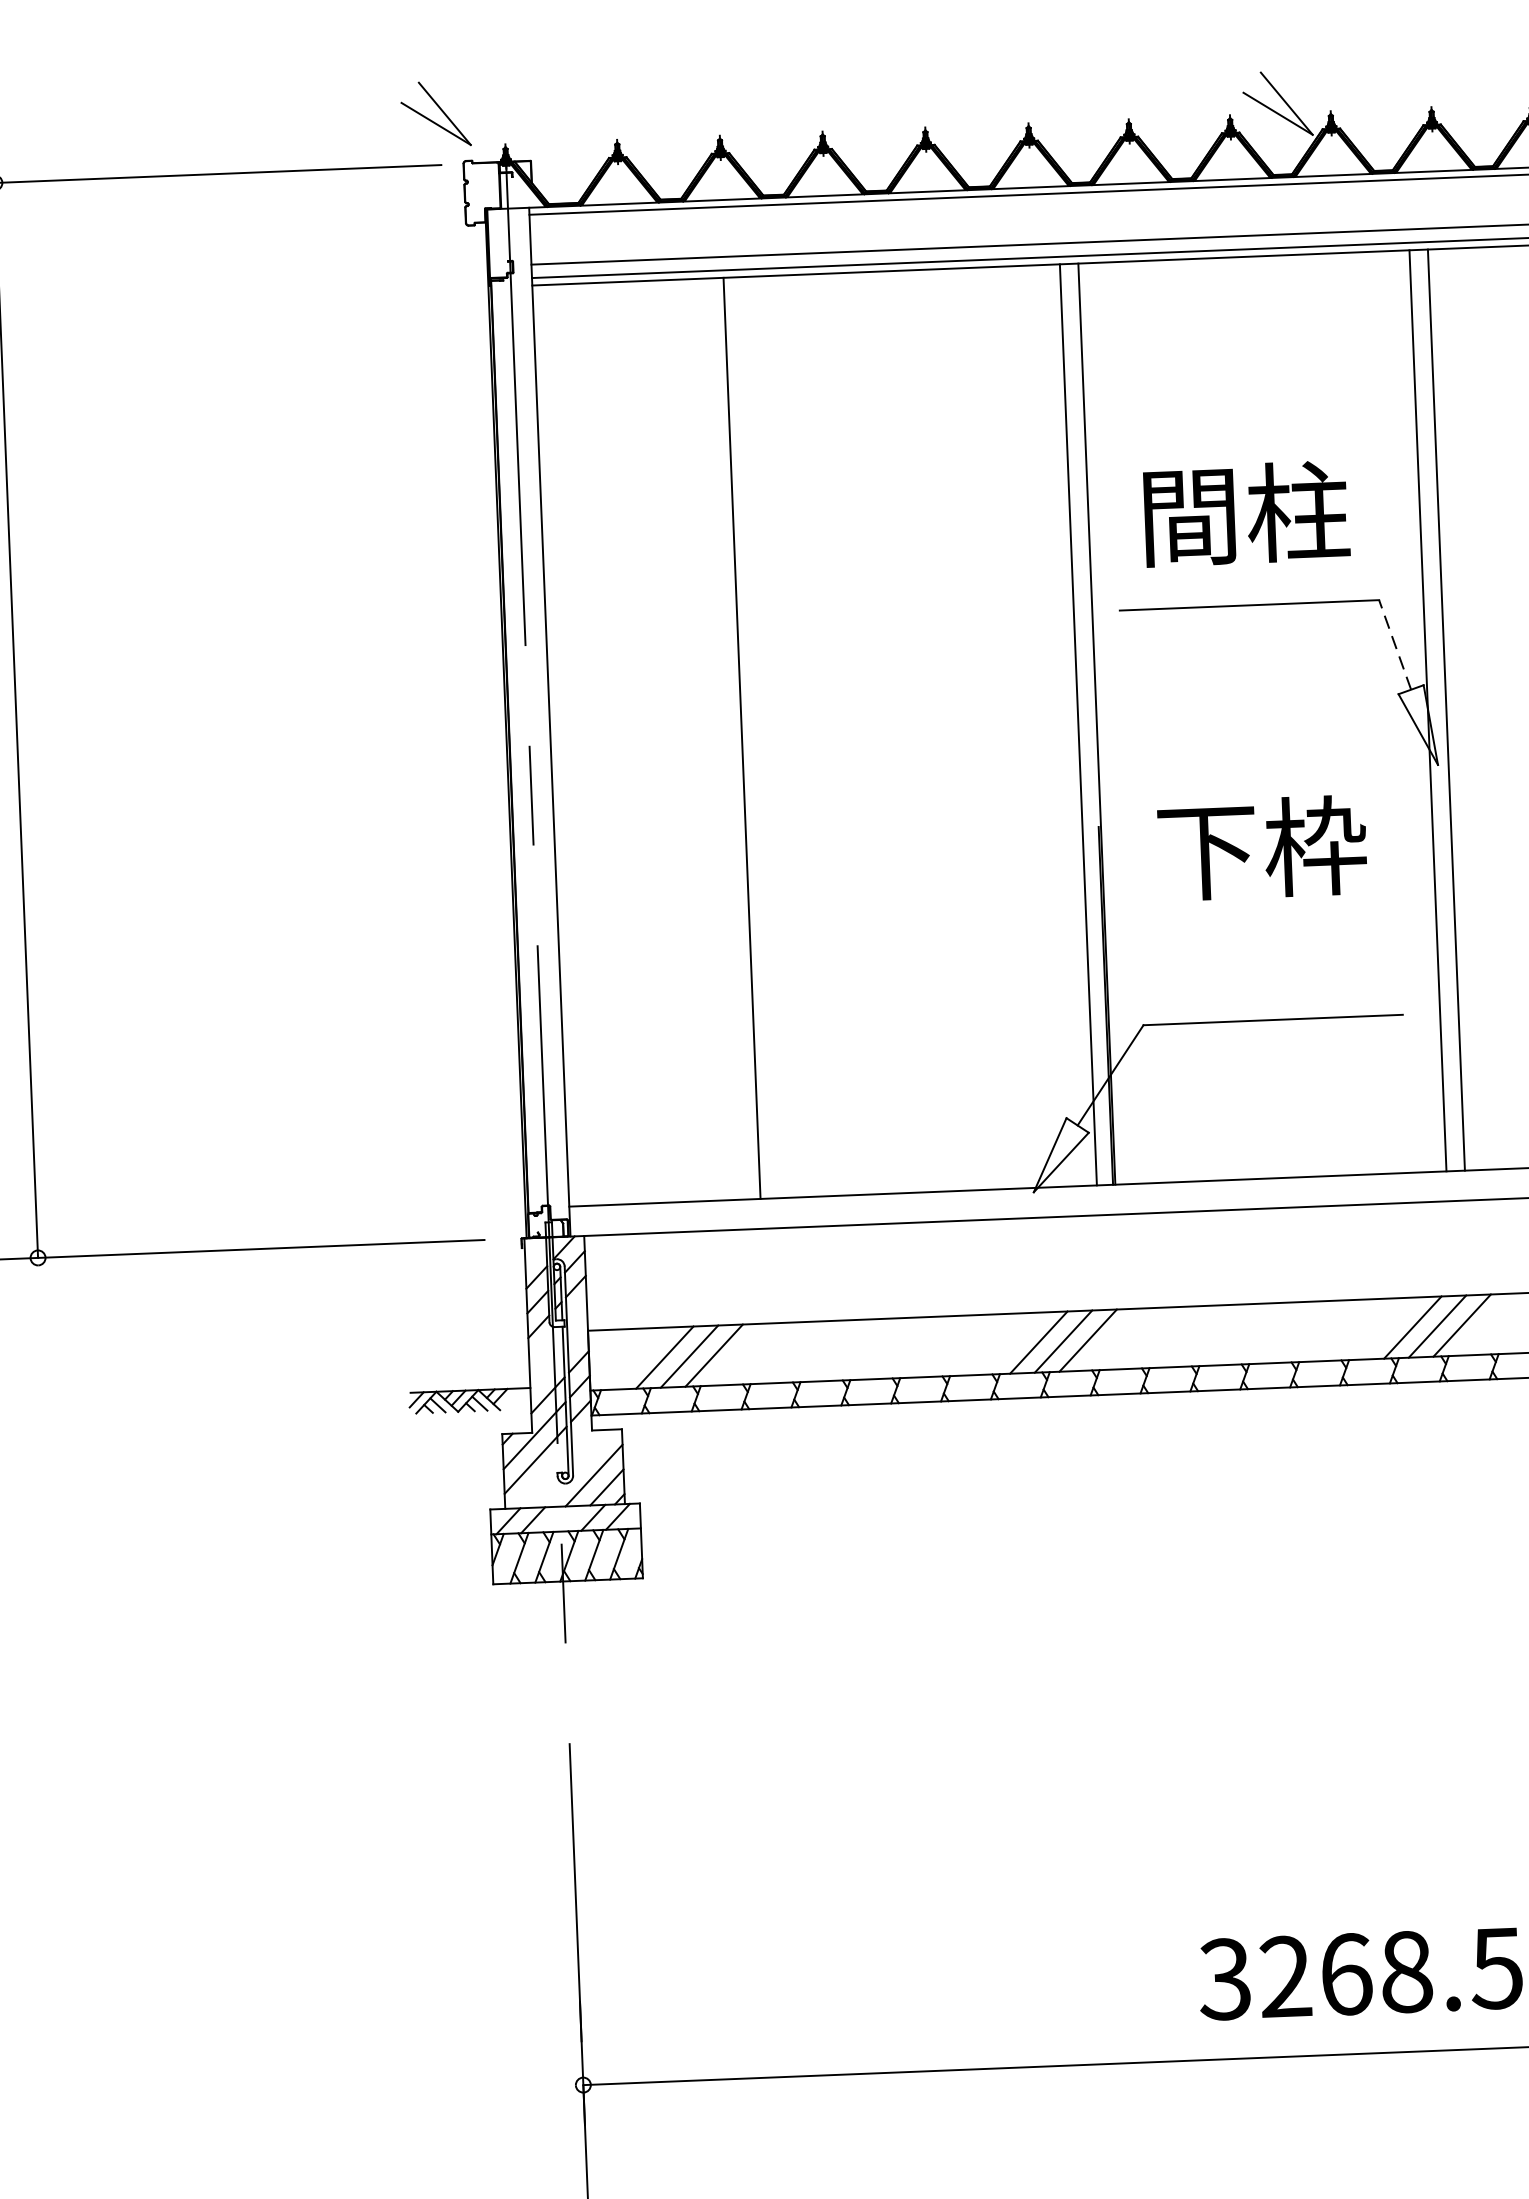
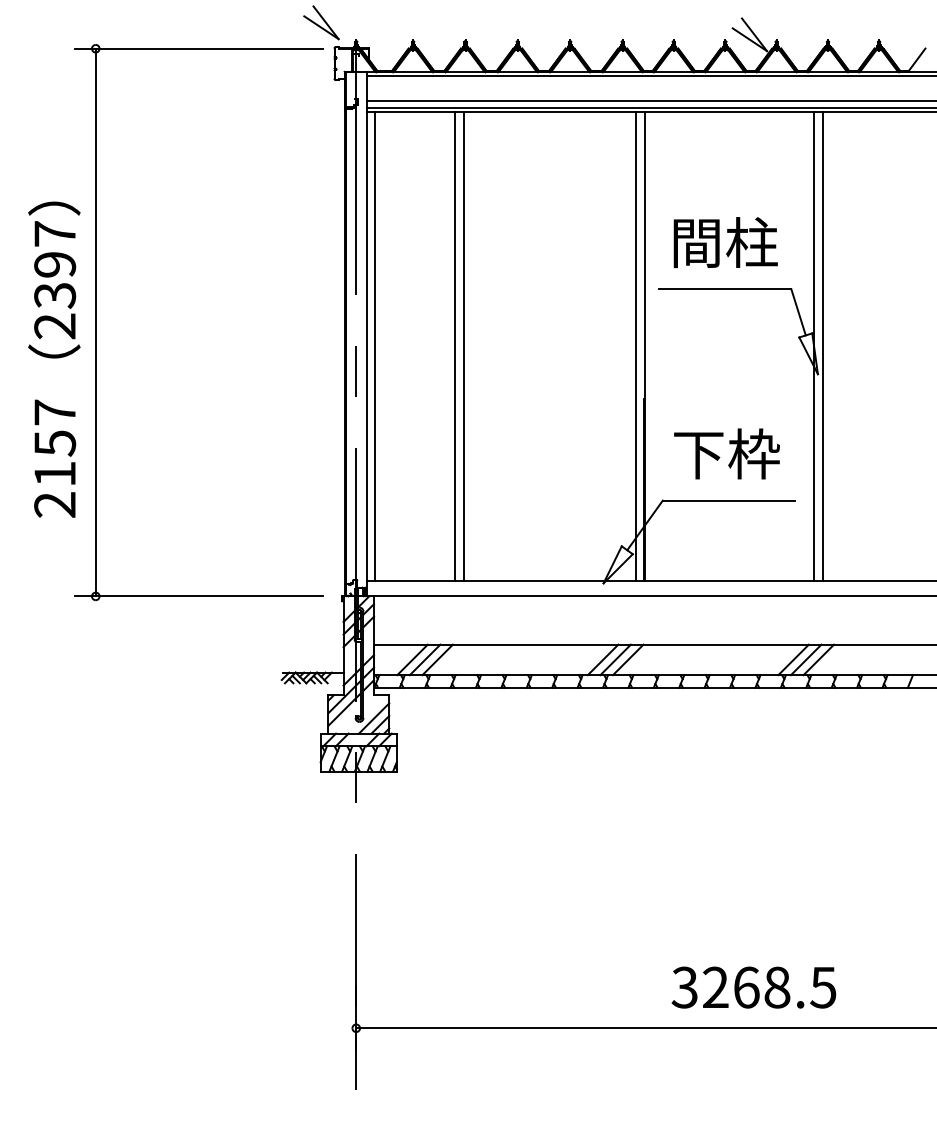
line: (1394, 643) -> (798, 311), dashed -> solid
line: (724, 739) -> (455, 346), added
line: (565, 745) -> (374, 346), added
text: (1261, 847) -> (726, 453), moved

